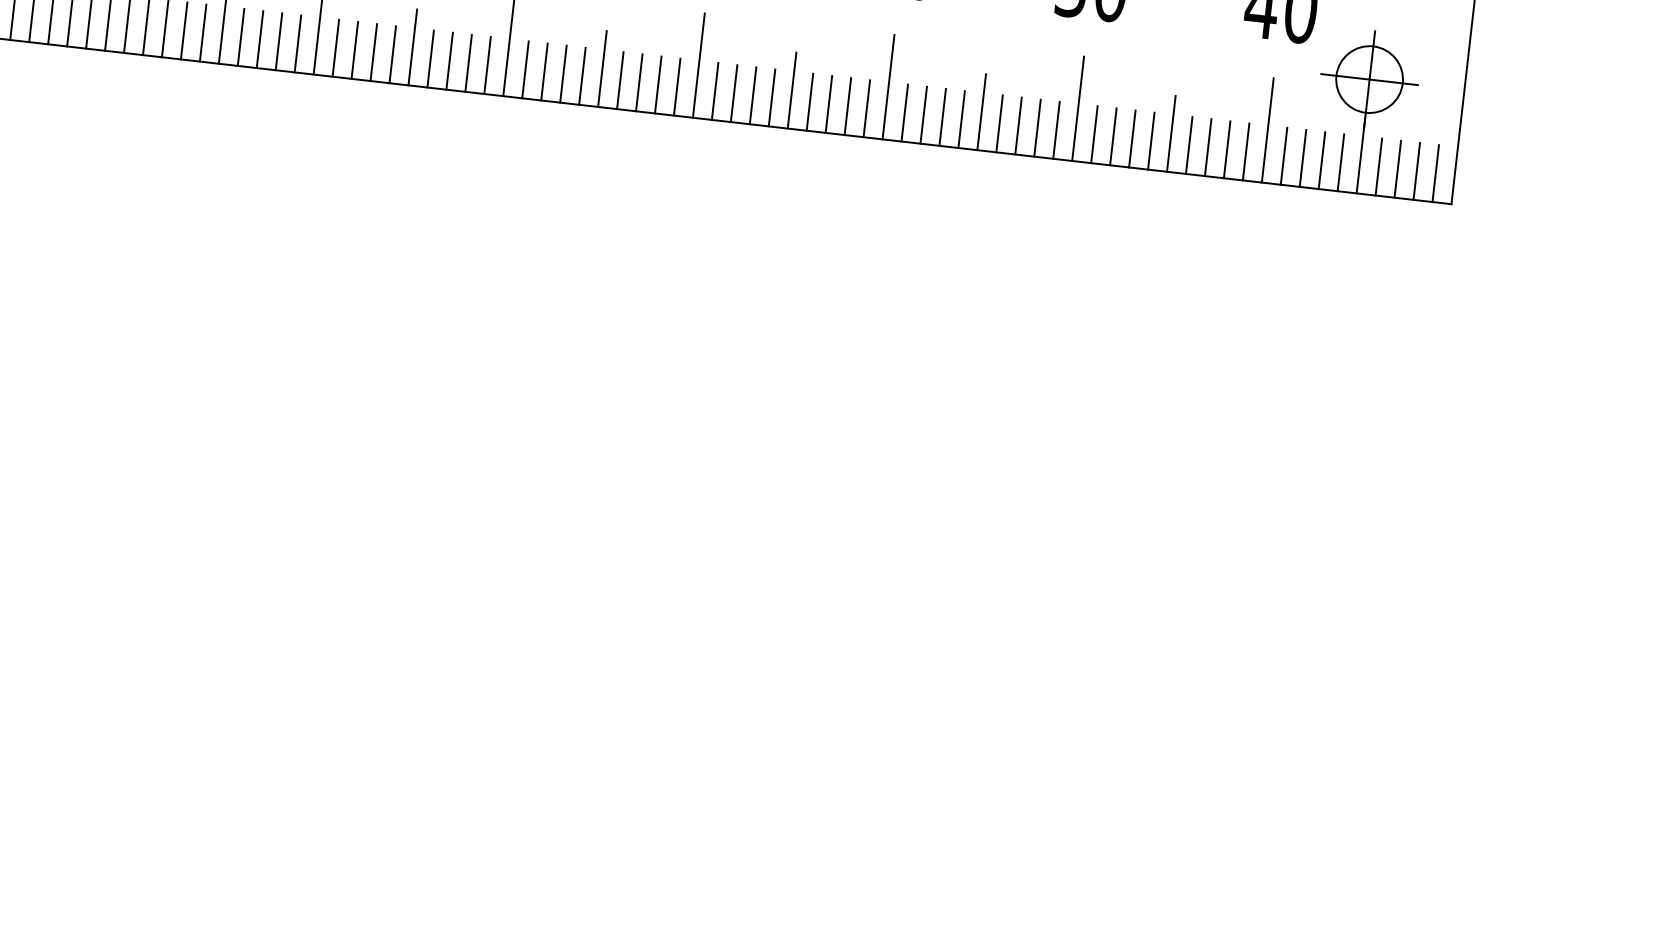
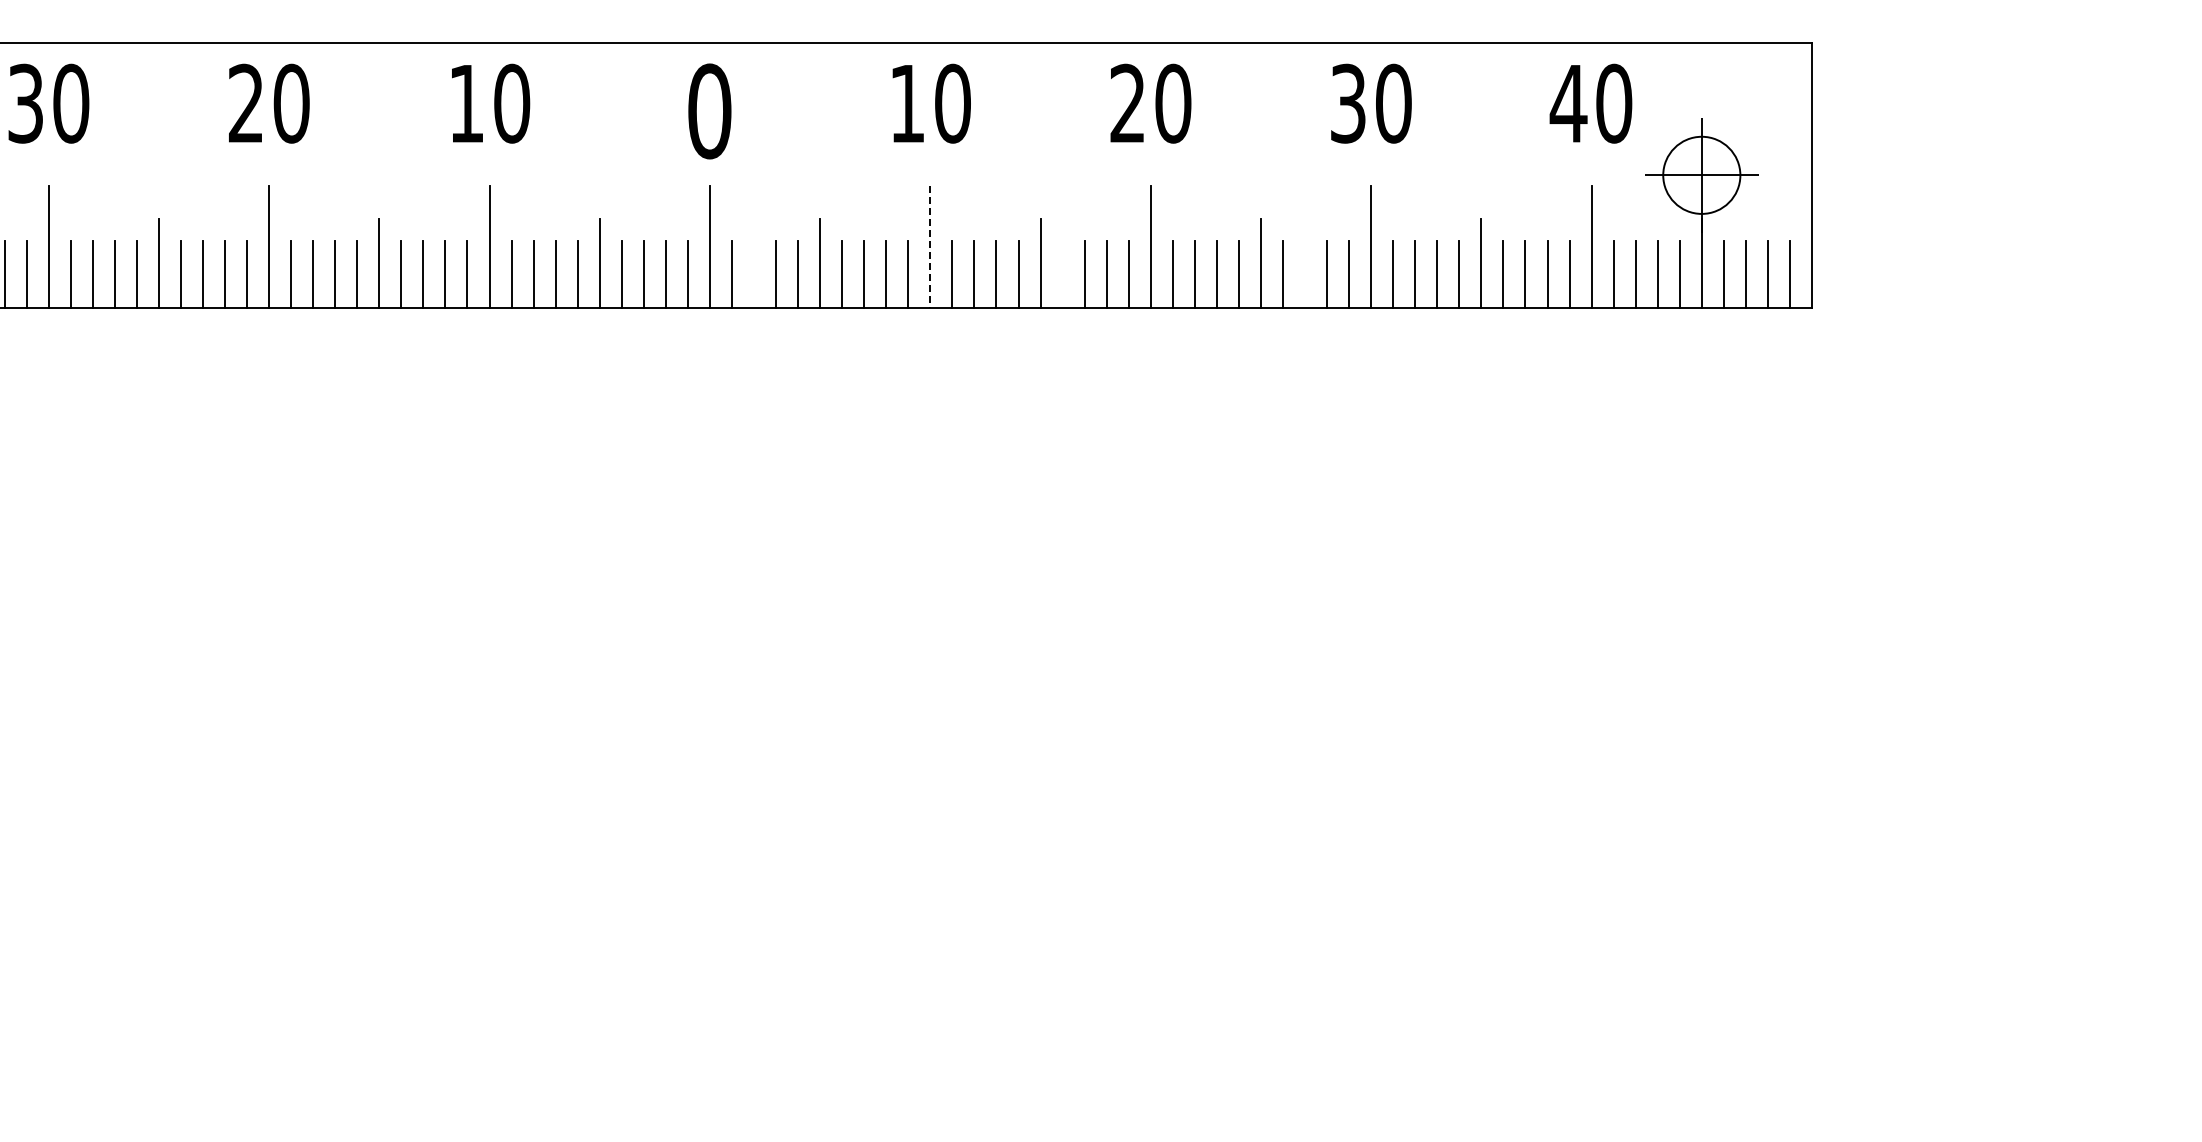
line: (699, 65) -> (930, 246), solid -> dashed
line: (544, 72) -> (754, 274), removed
line: (809, 102) -> (1062, 274), removed
line: (1018, 126) -> (1305, 274), removed

